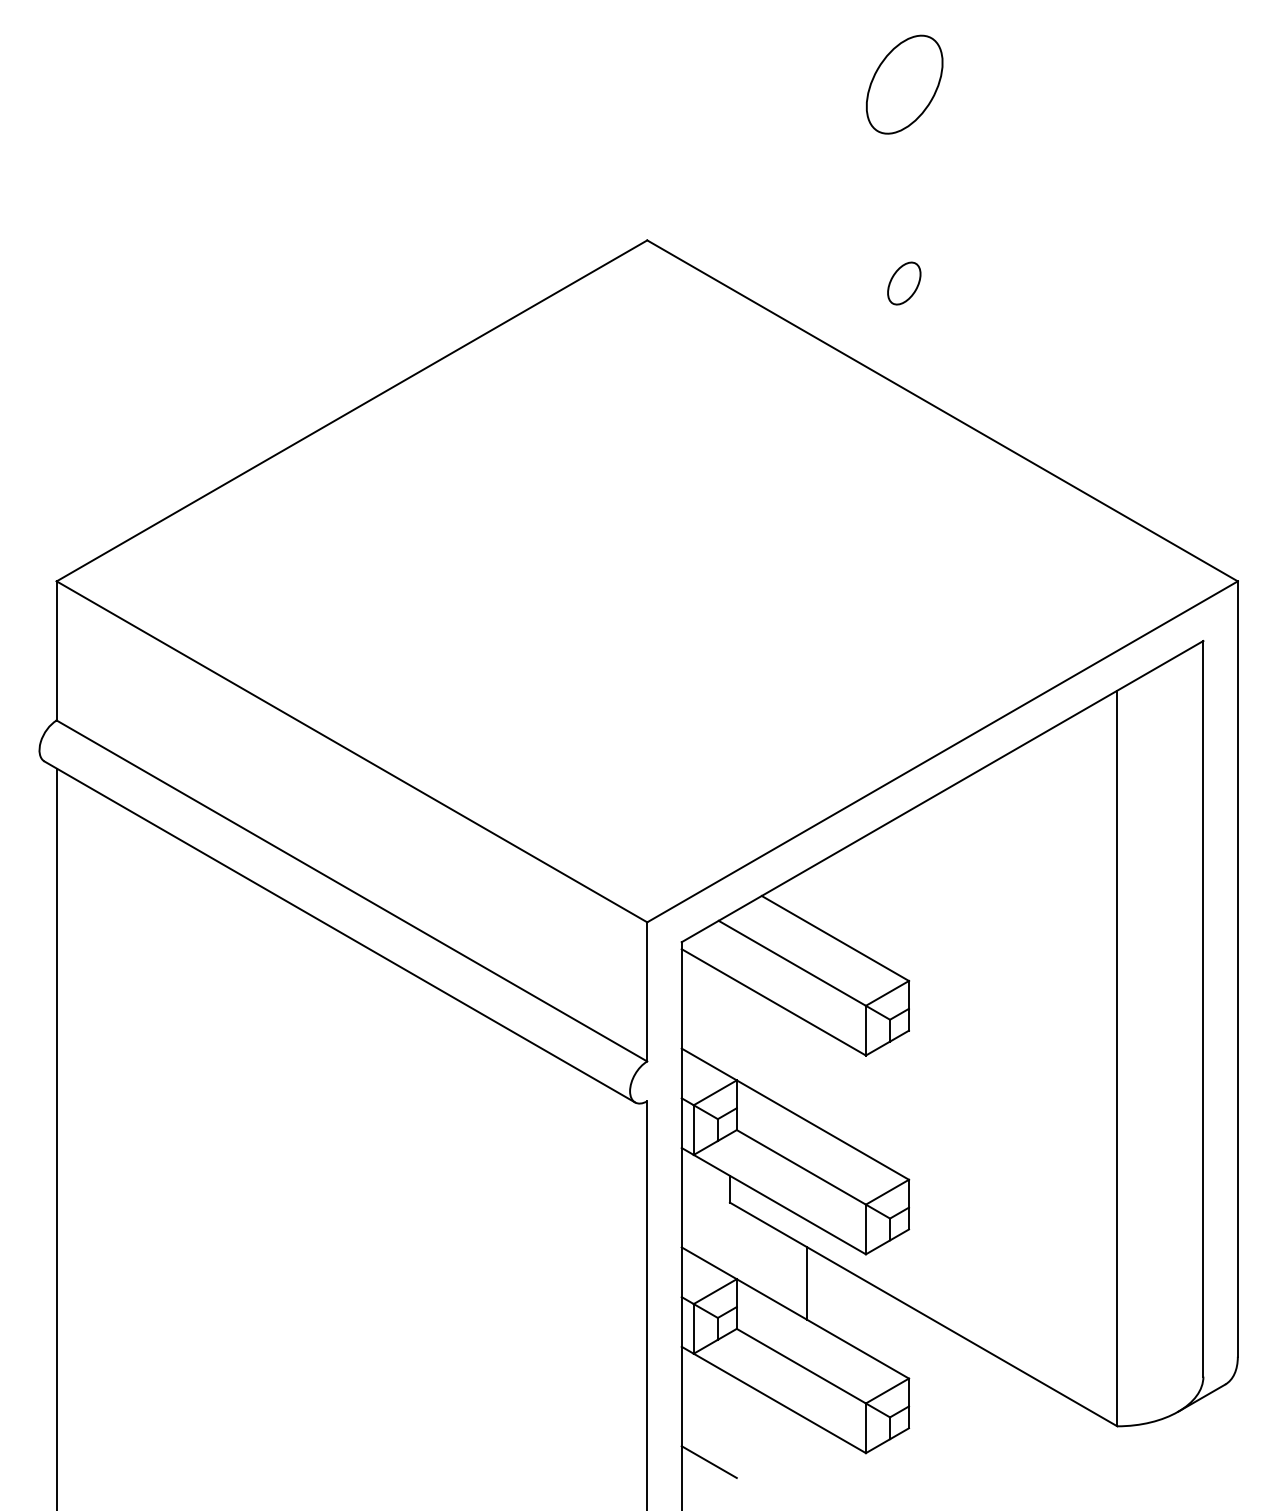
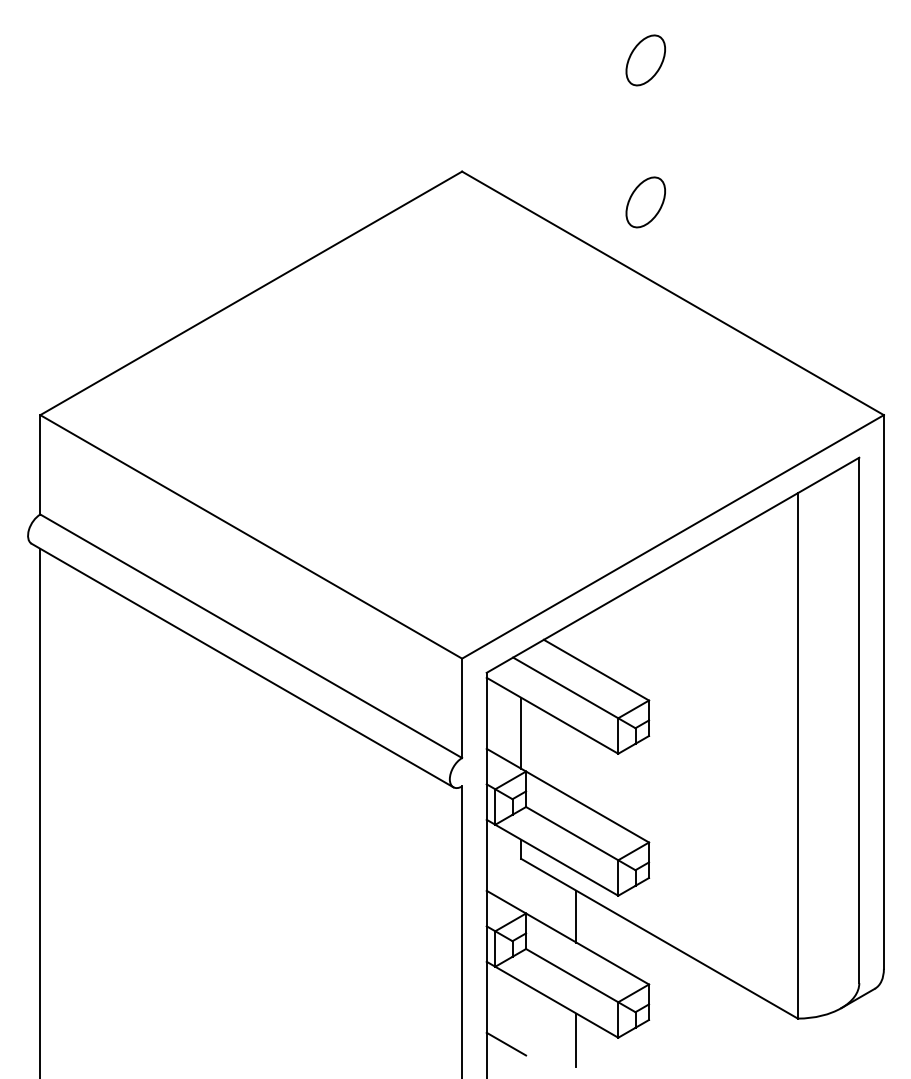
part: (904, 84) -> (645, 60), size x0.71
part: (904, 283) -> (645, 202), size x1.67
line: (730, 1025) -> (521, 732), added
line: (807, 1455) -> (576, 1039), added

